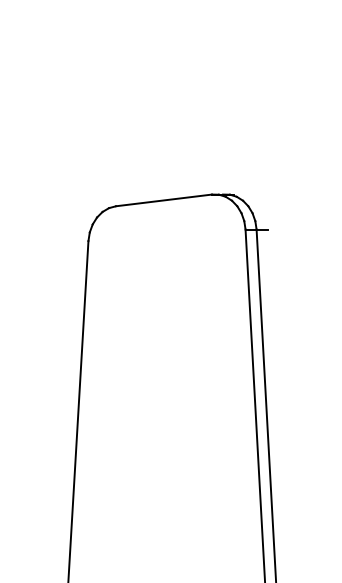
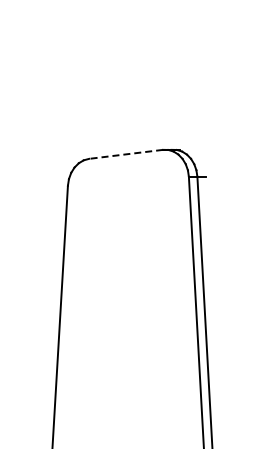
line: (163, 200) -> (125, 154), solid -> dashed

